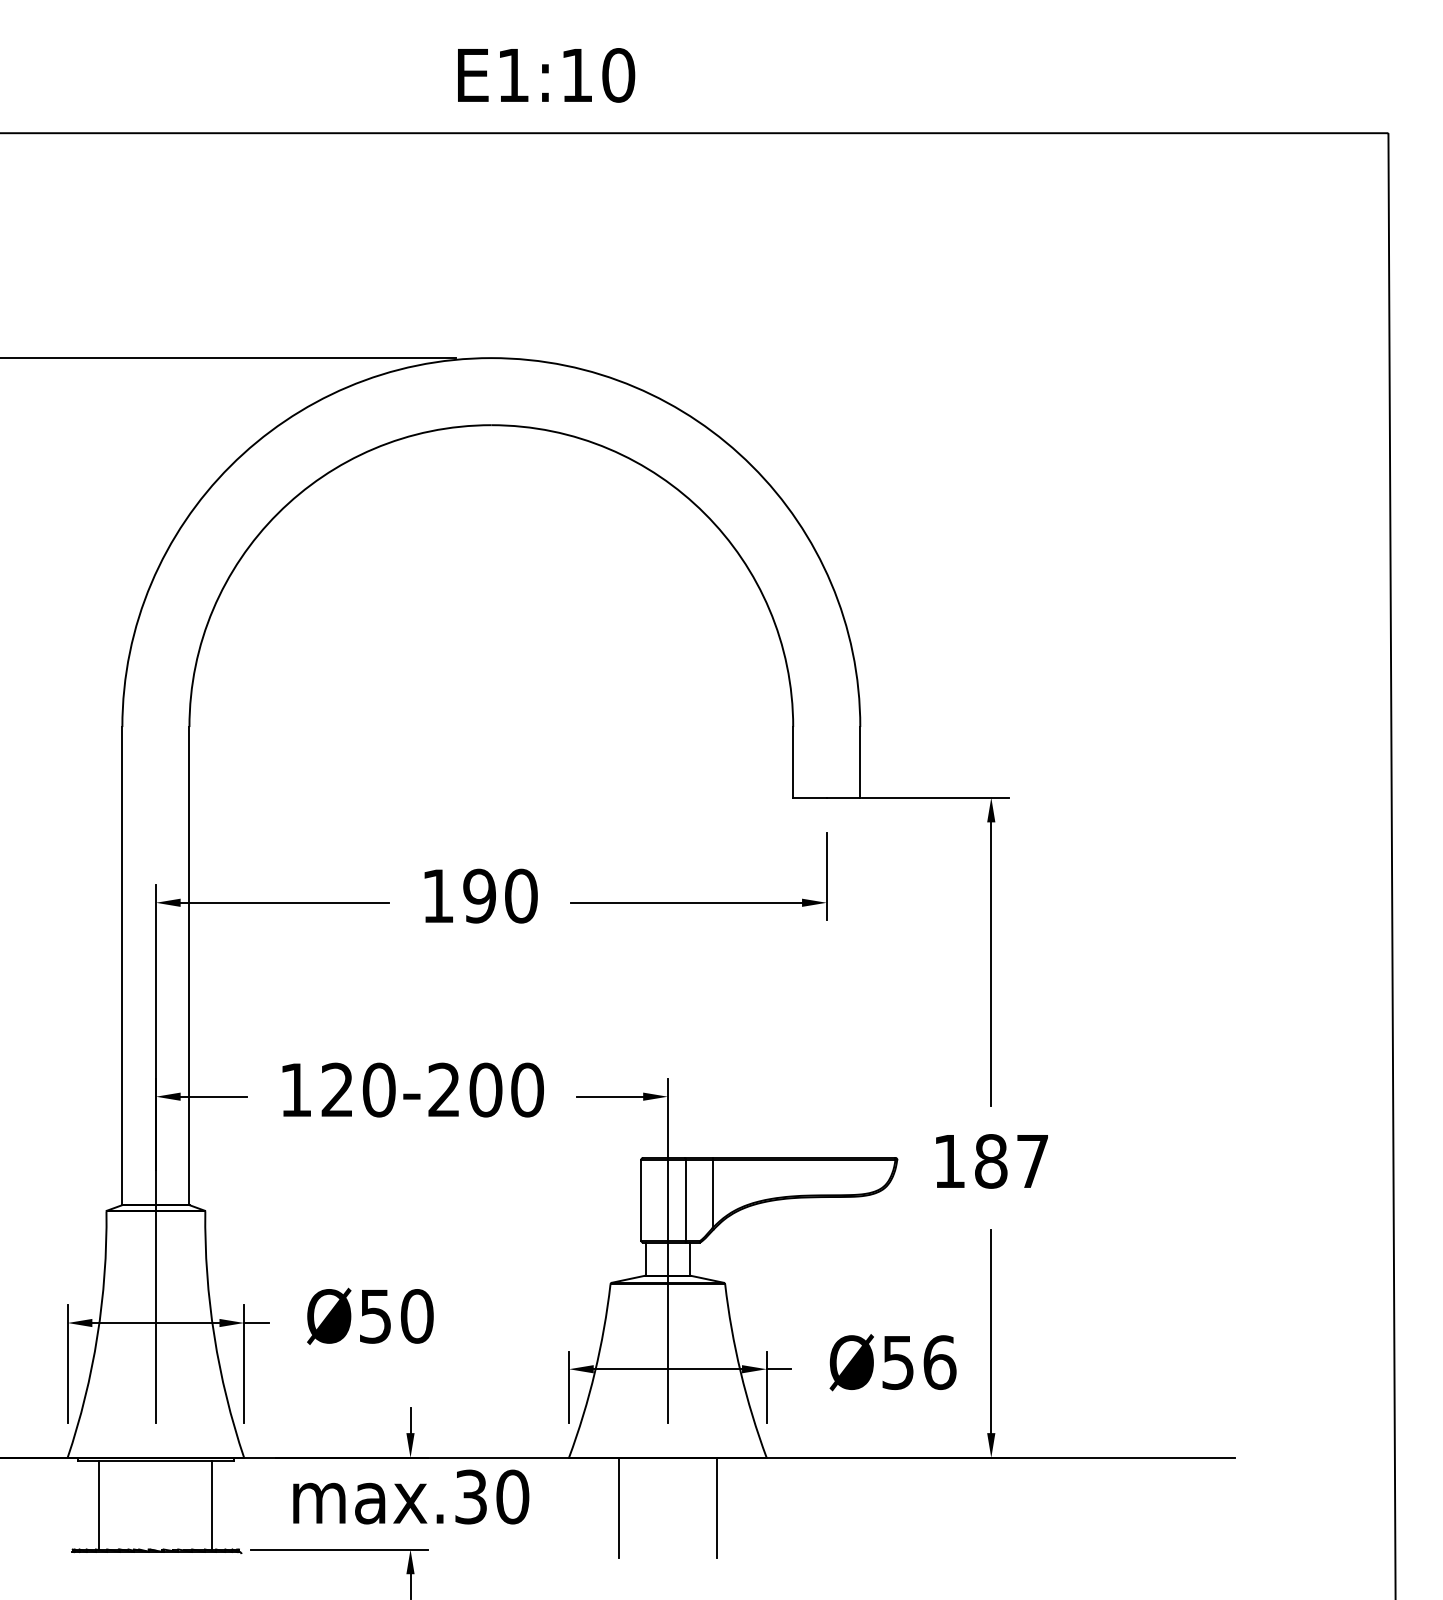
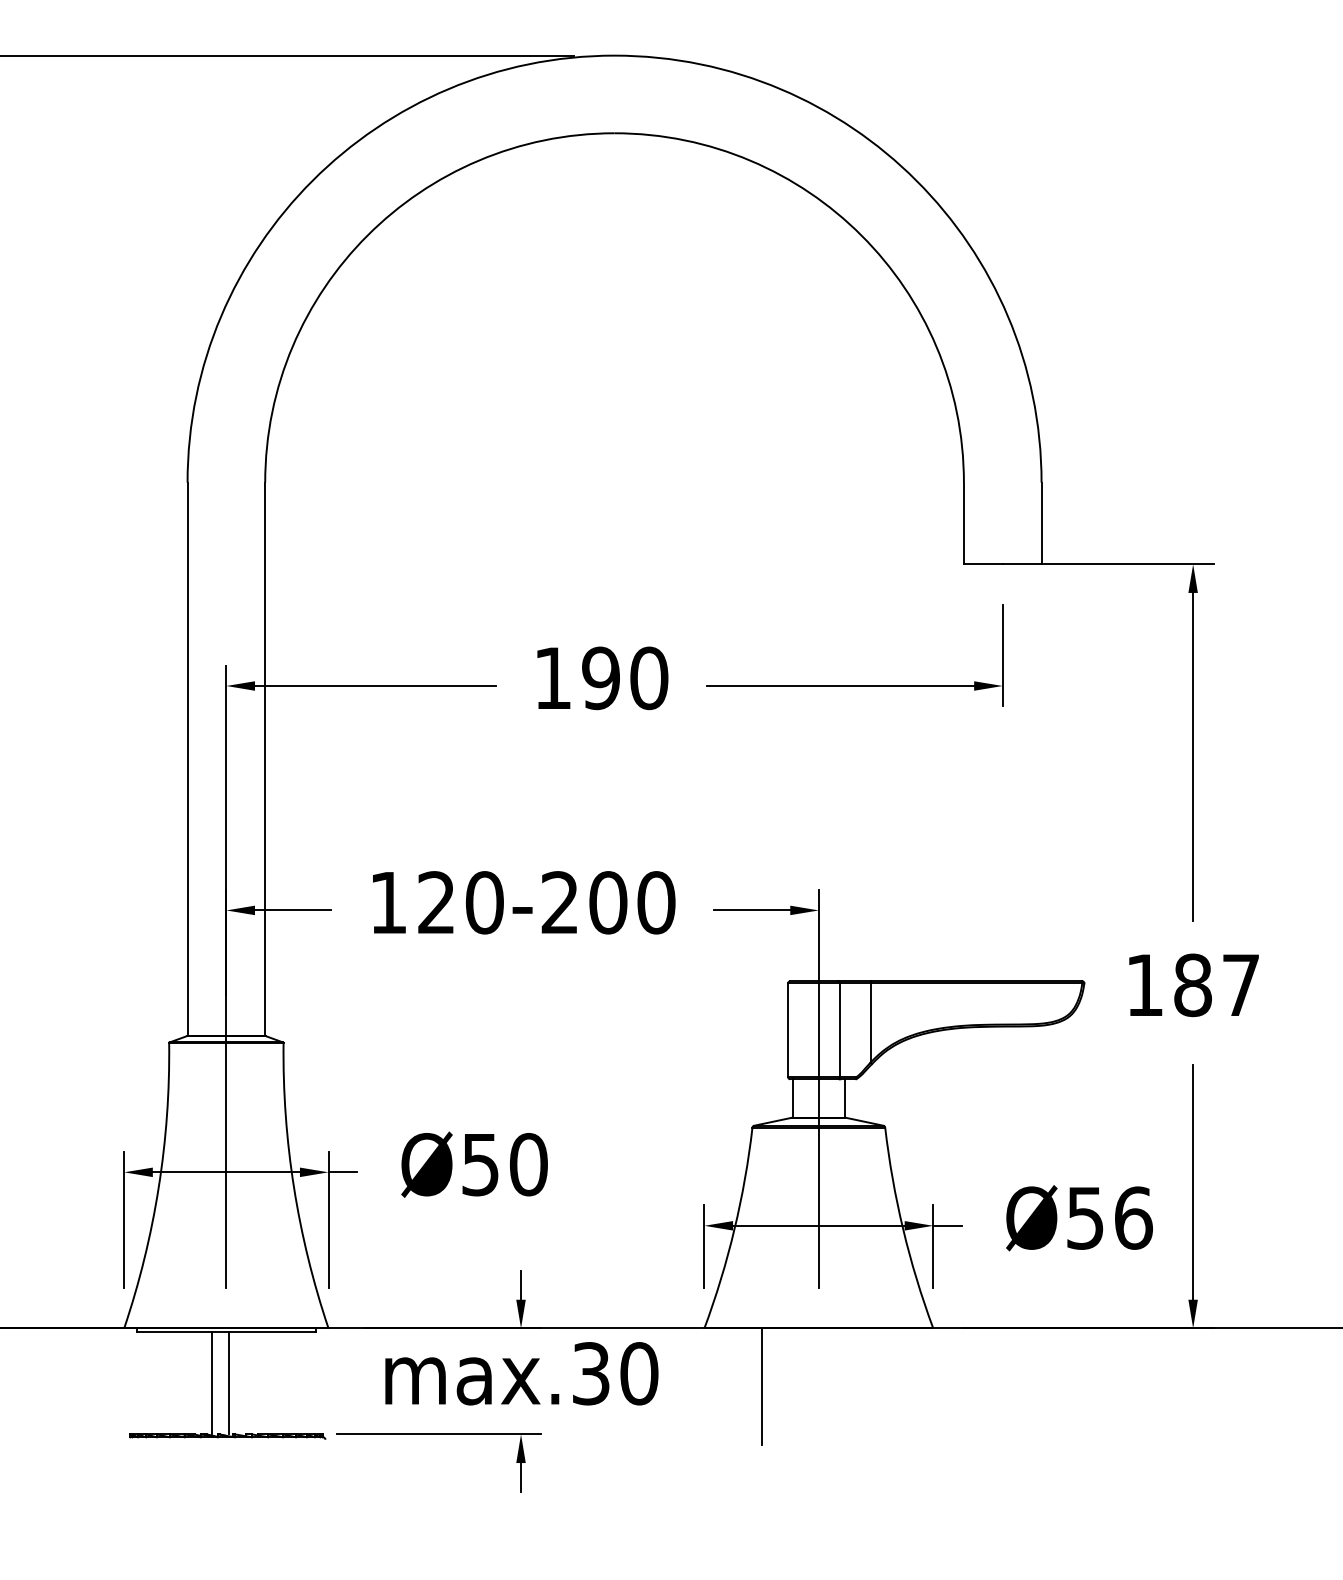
line: (99, 1504) -> (229, 1382), moved
line: (212, 1504) -> (212, 1382), moved
line: (716, 1507) -> (875, 1385), removed

